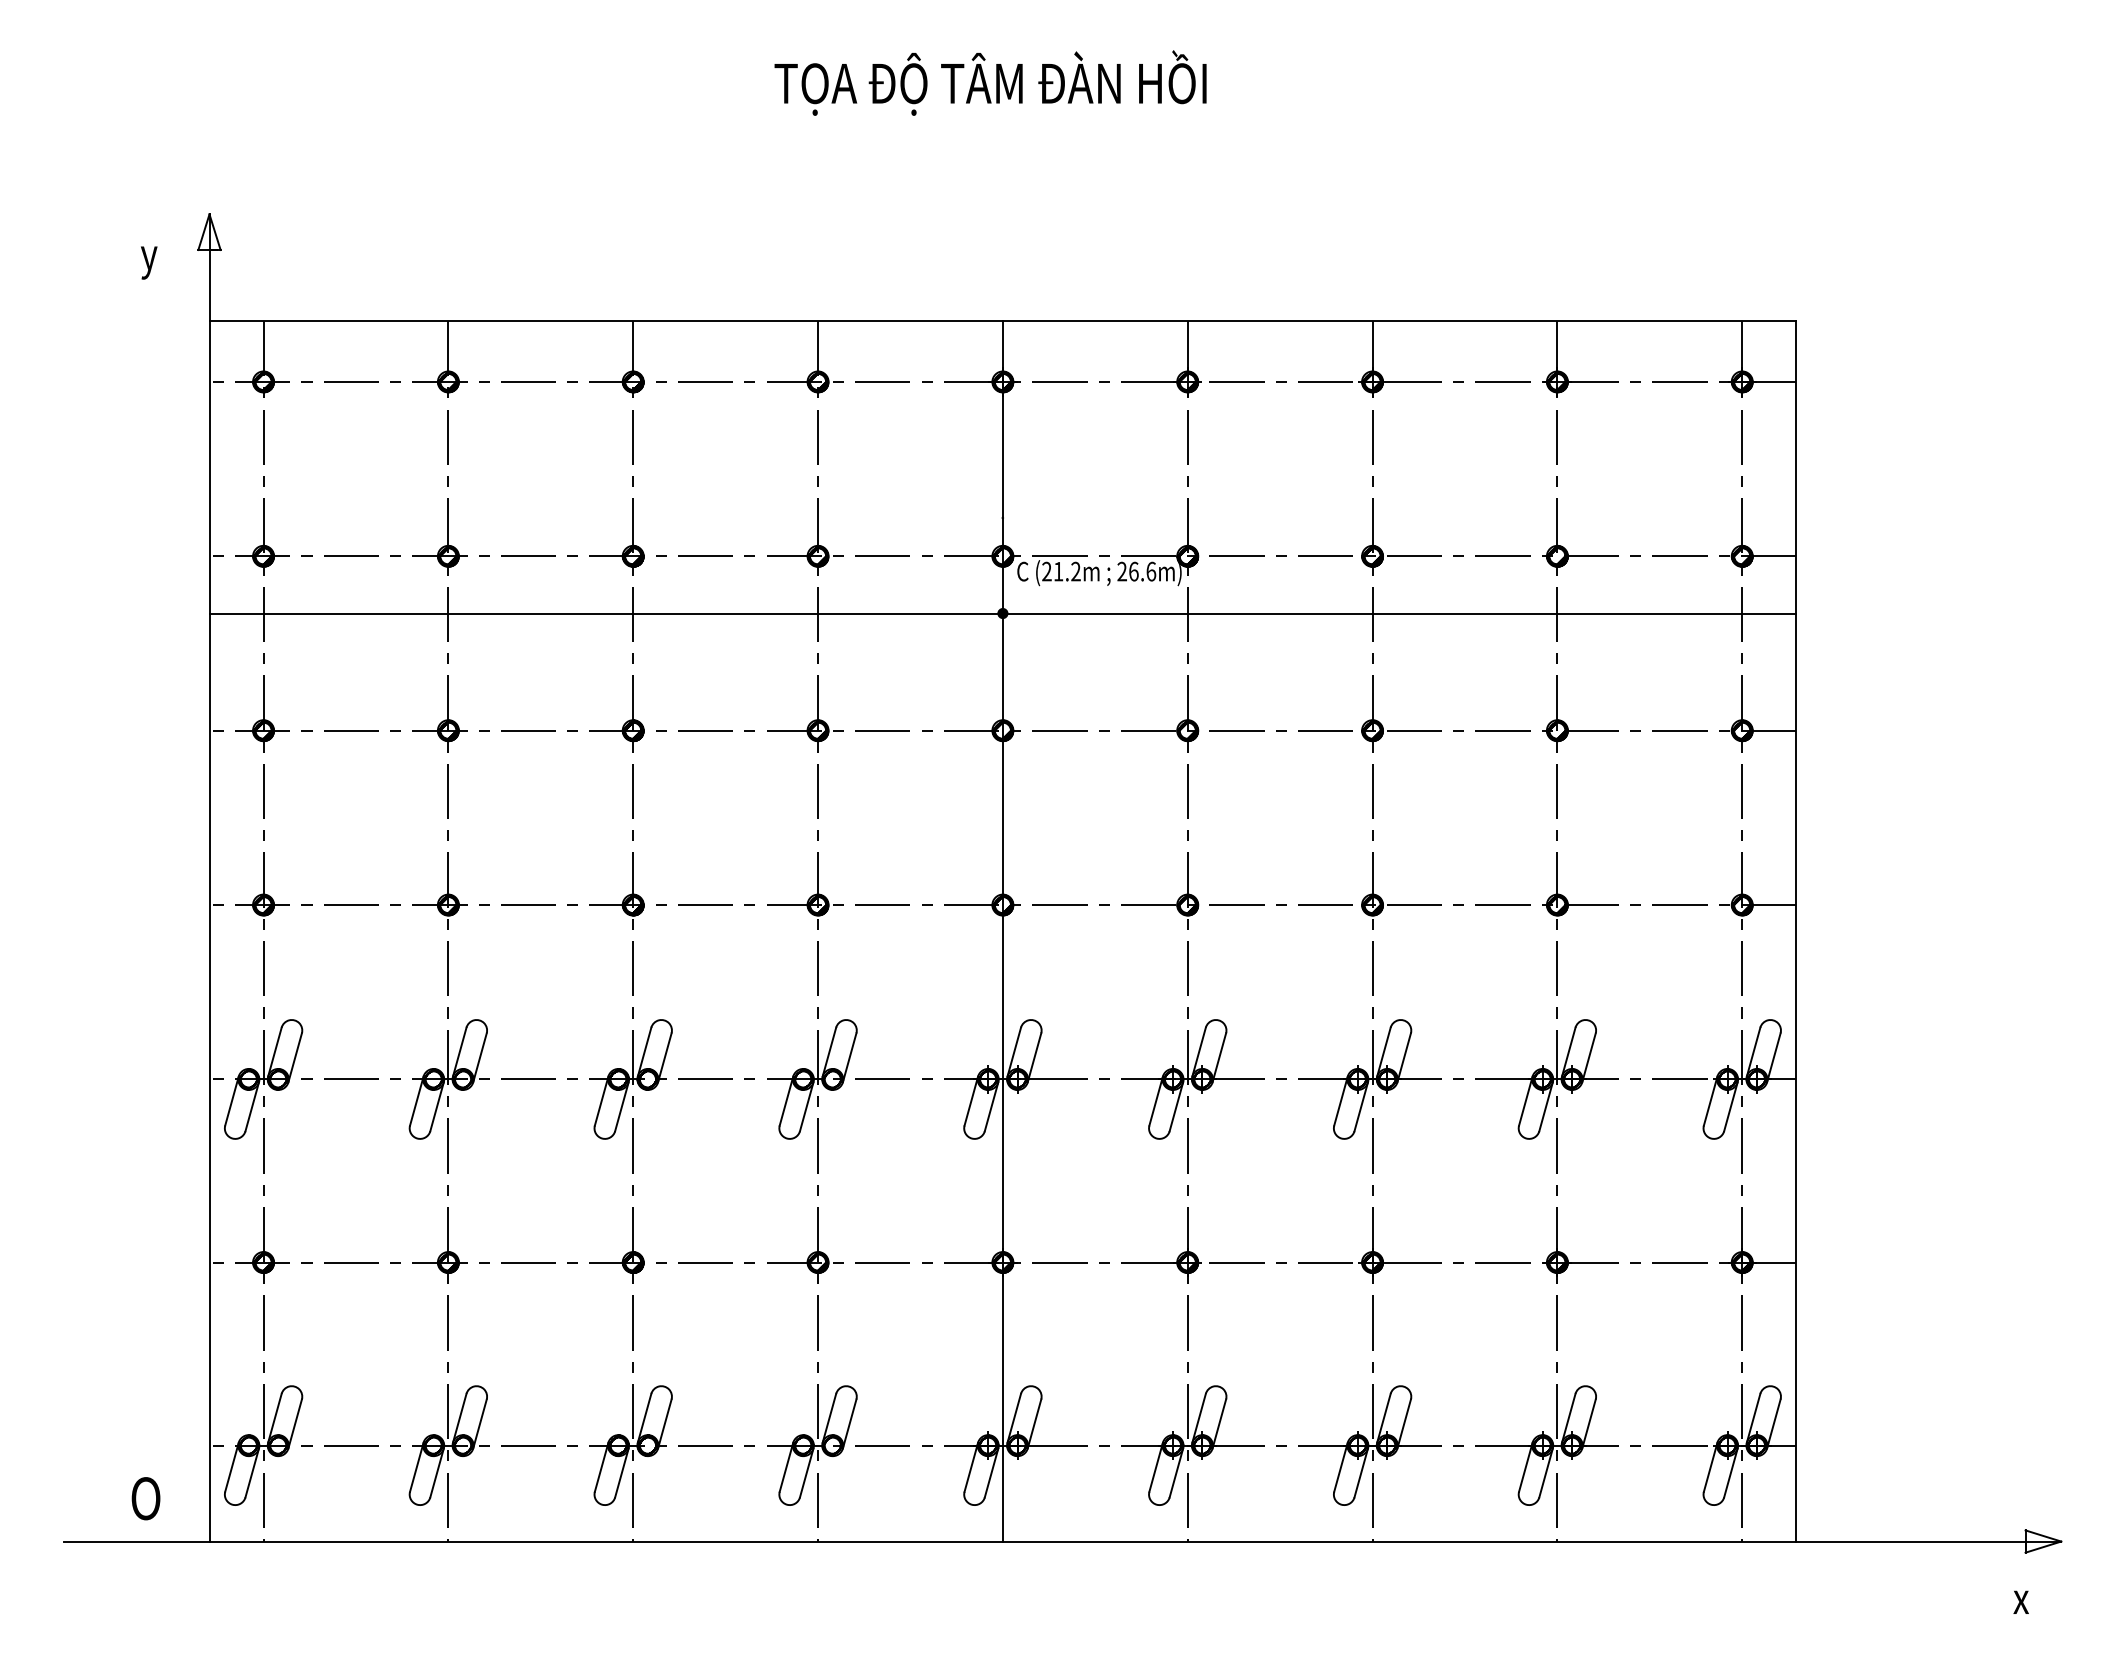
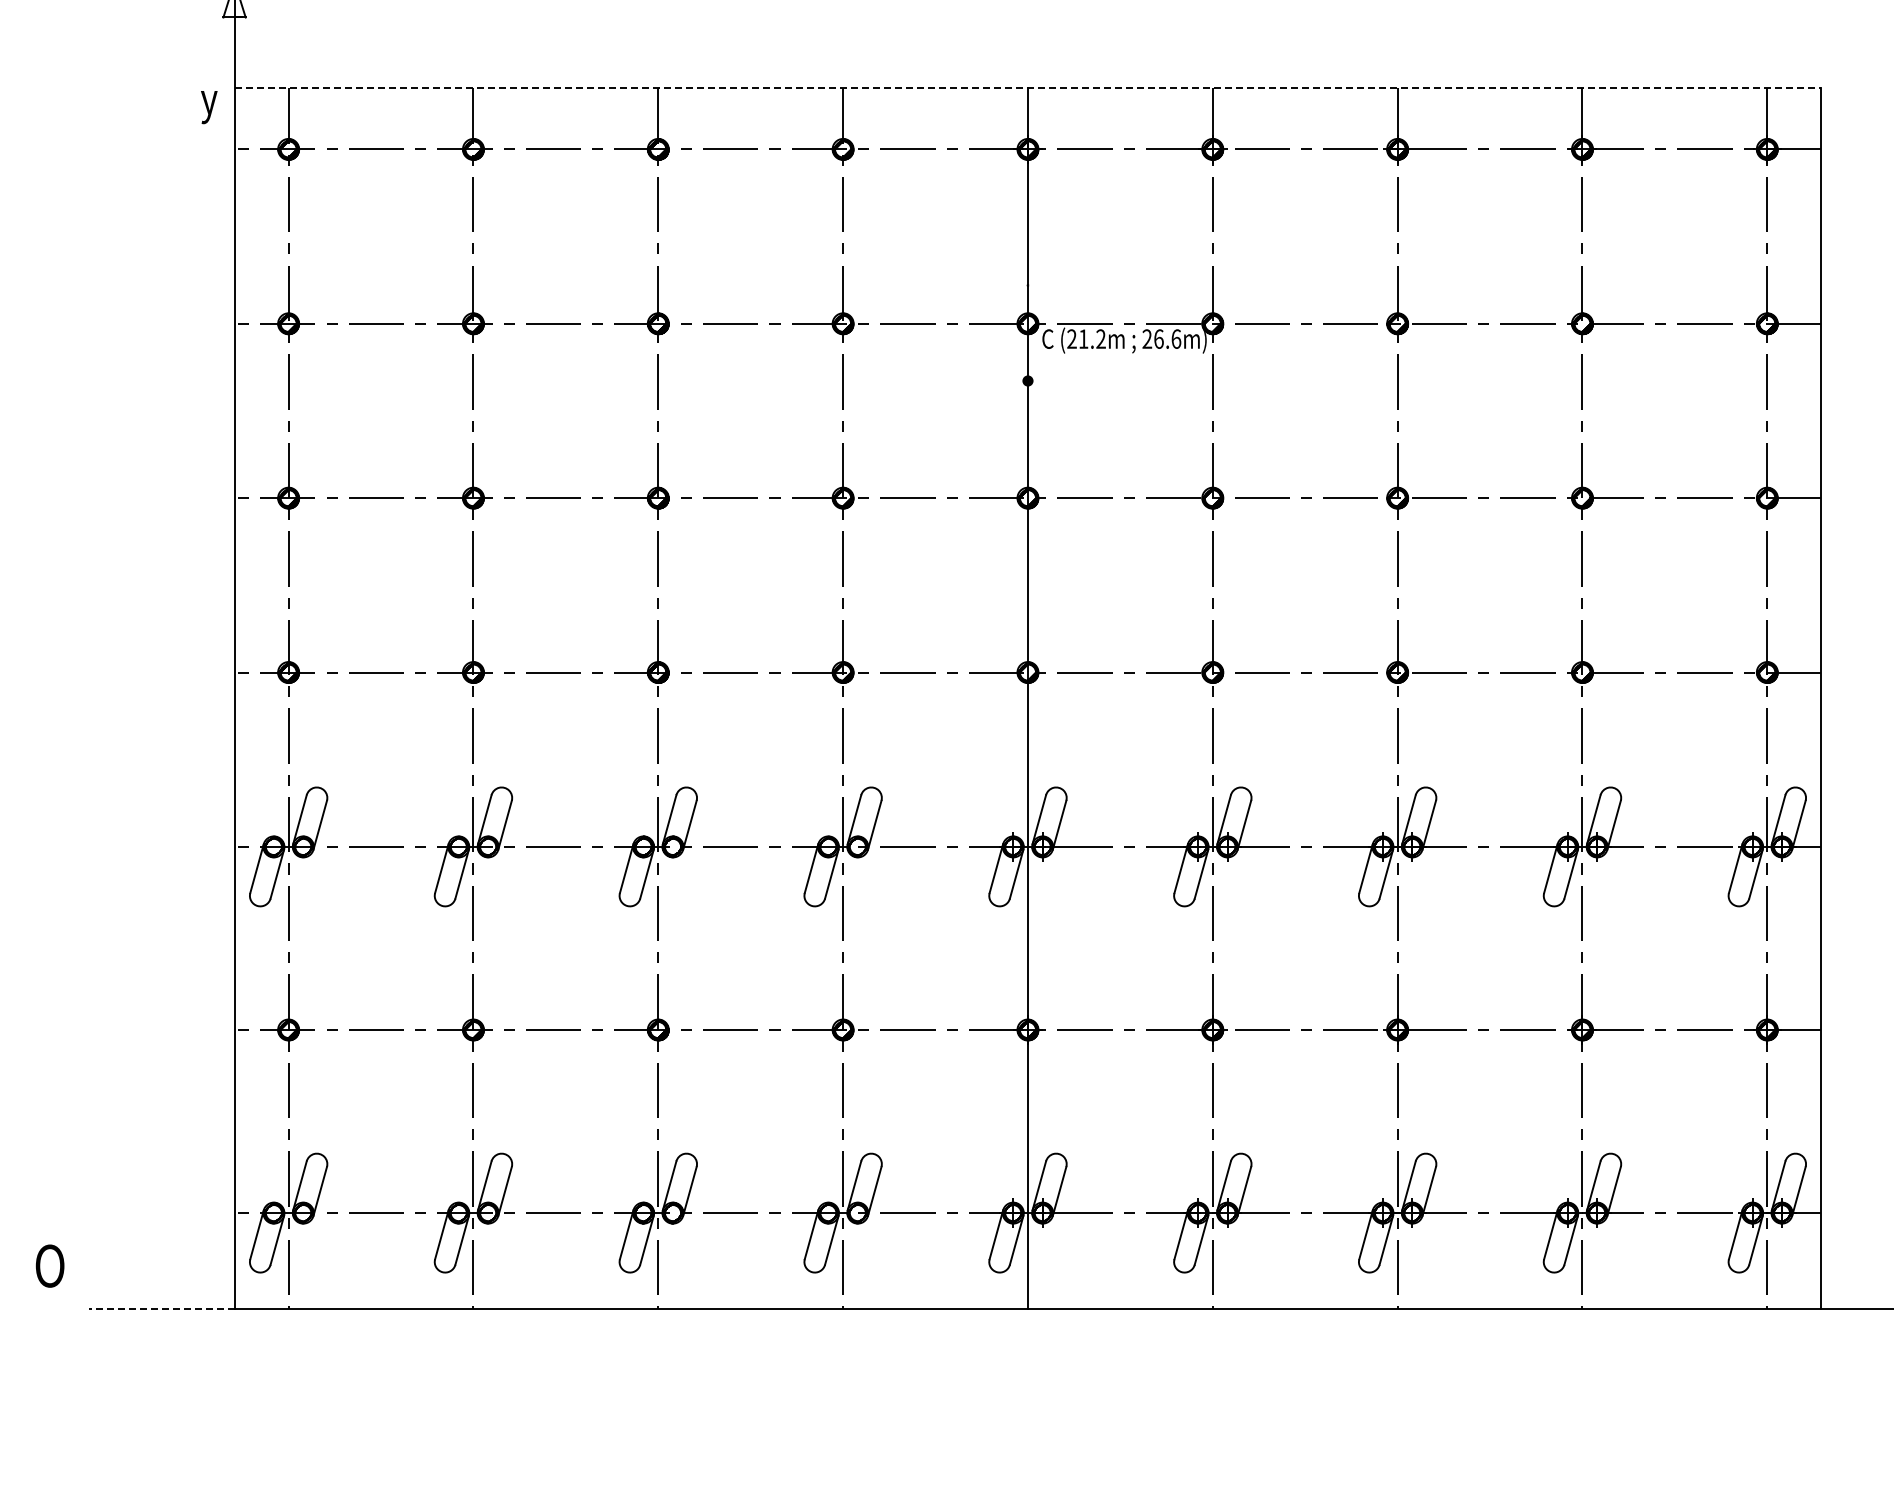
text: (149, 262) -> (209, 106), moved
line: (1003, 320) -> (1028, 87), solid -> dashed
line: (1002, 613) -> (1027, 380), removed
text: (145, 1498) -> (49, 1265), moved
line: (136, 1541) -> (161, 1308), solid -> dashed

